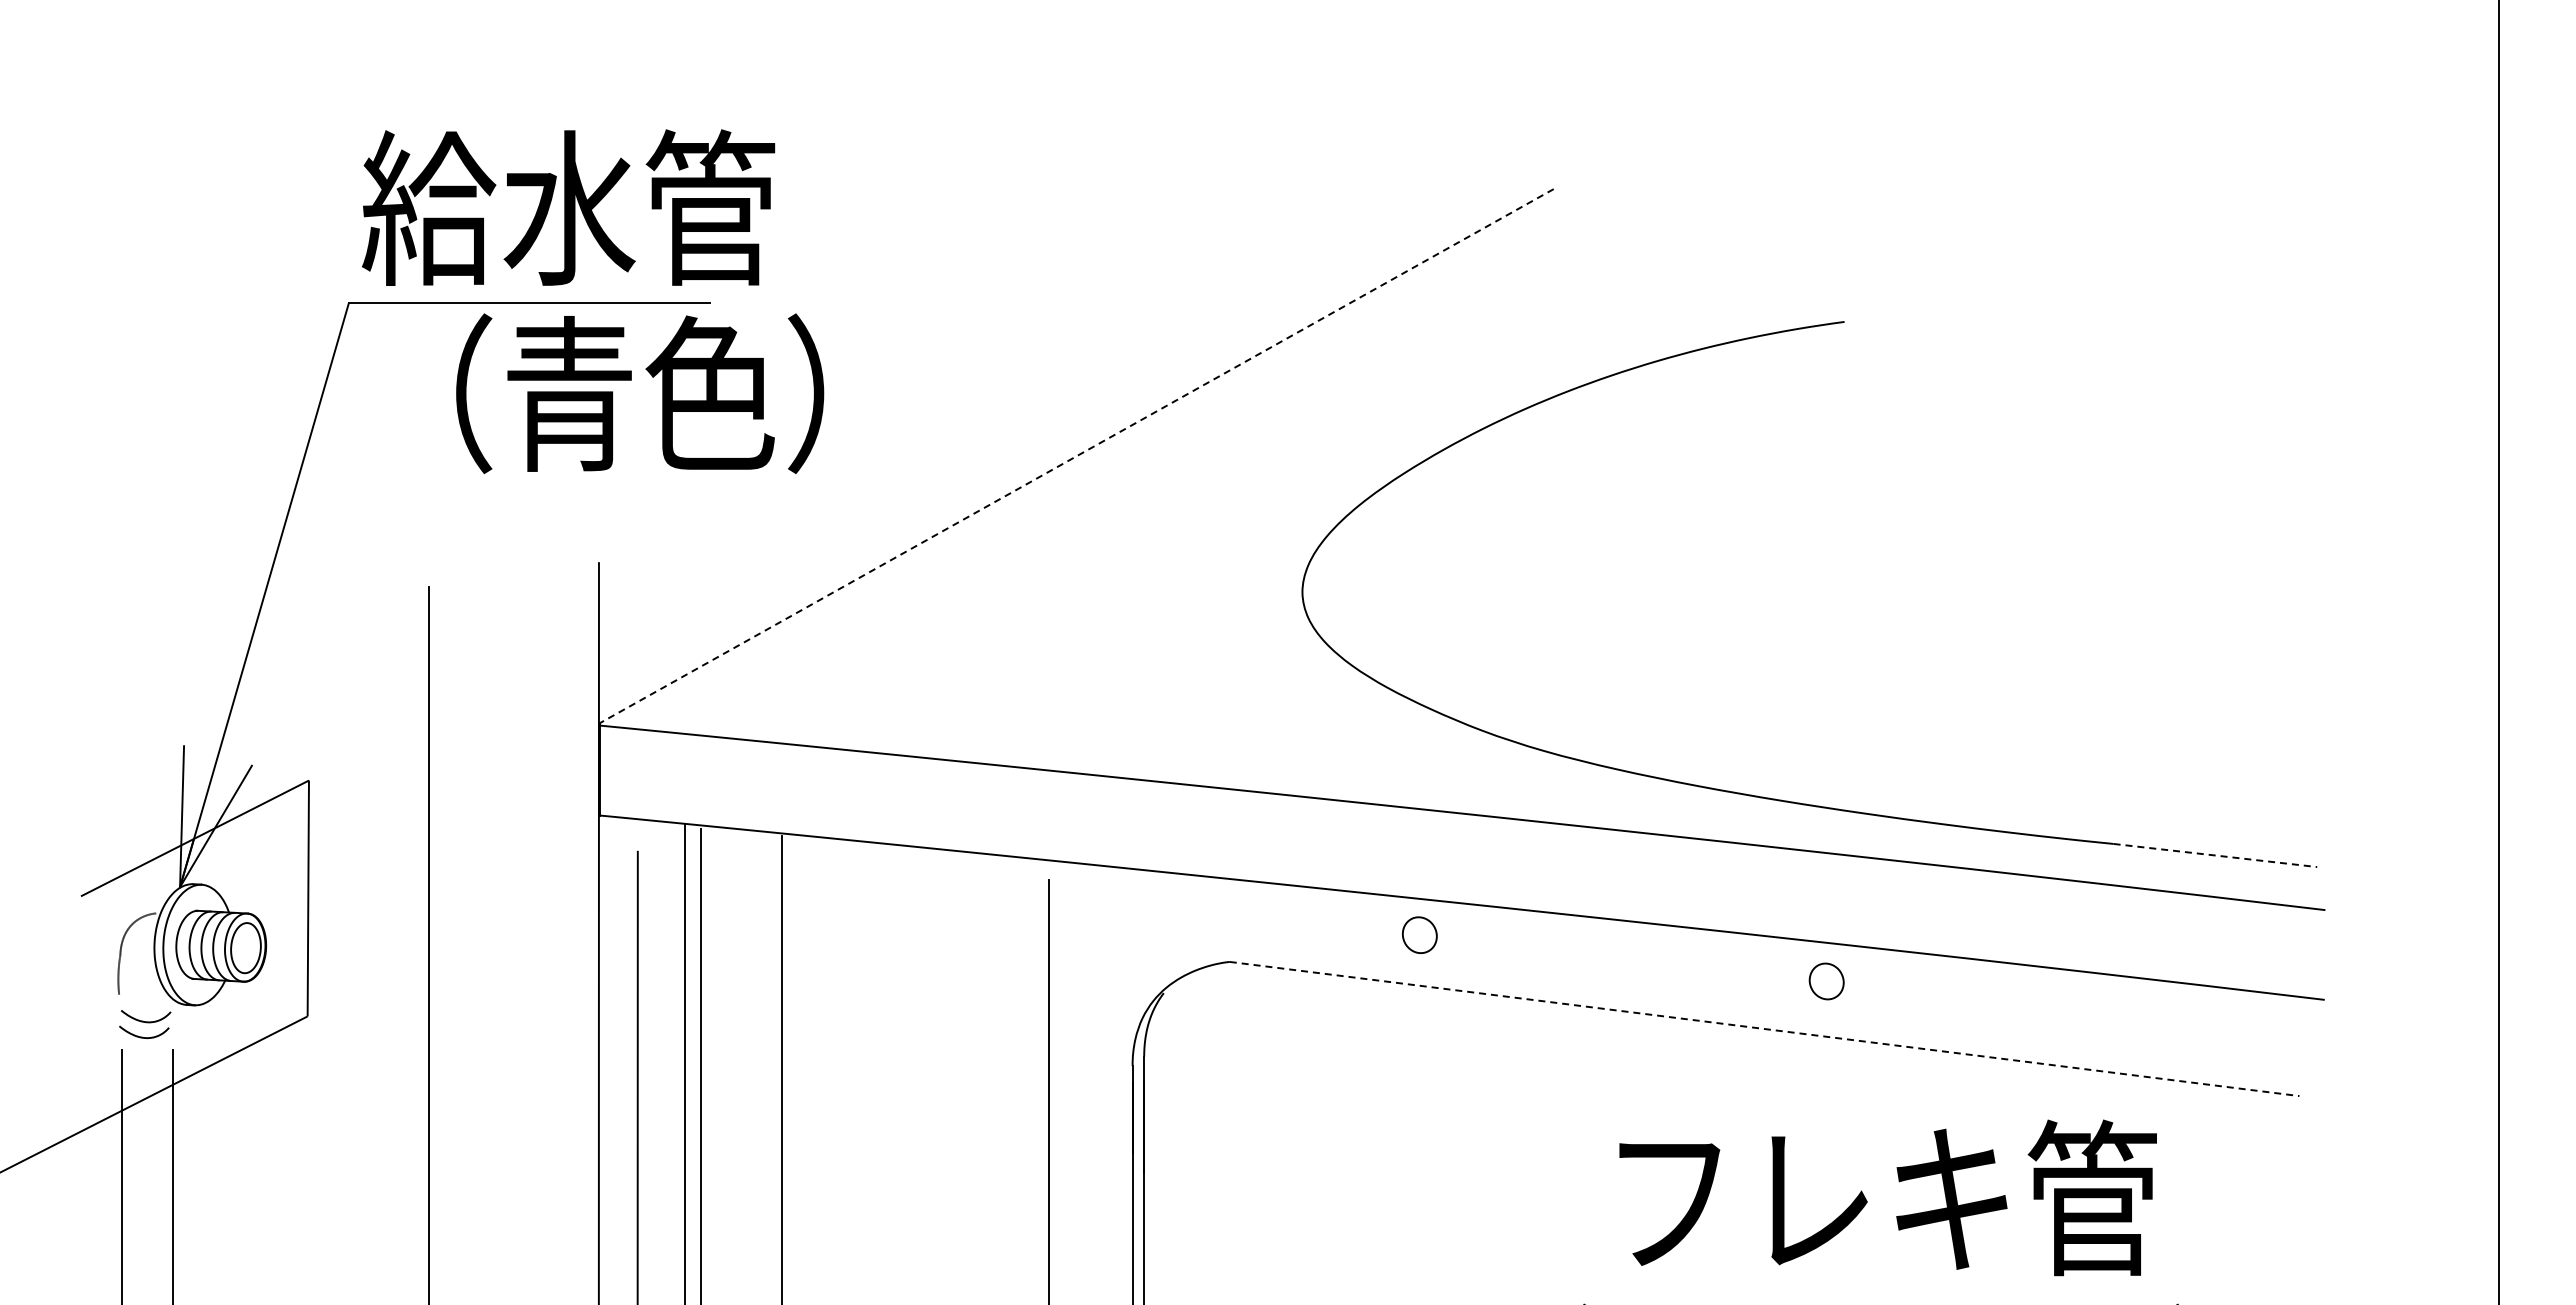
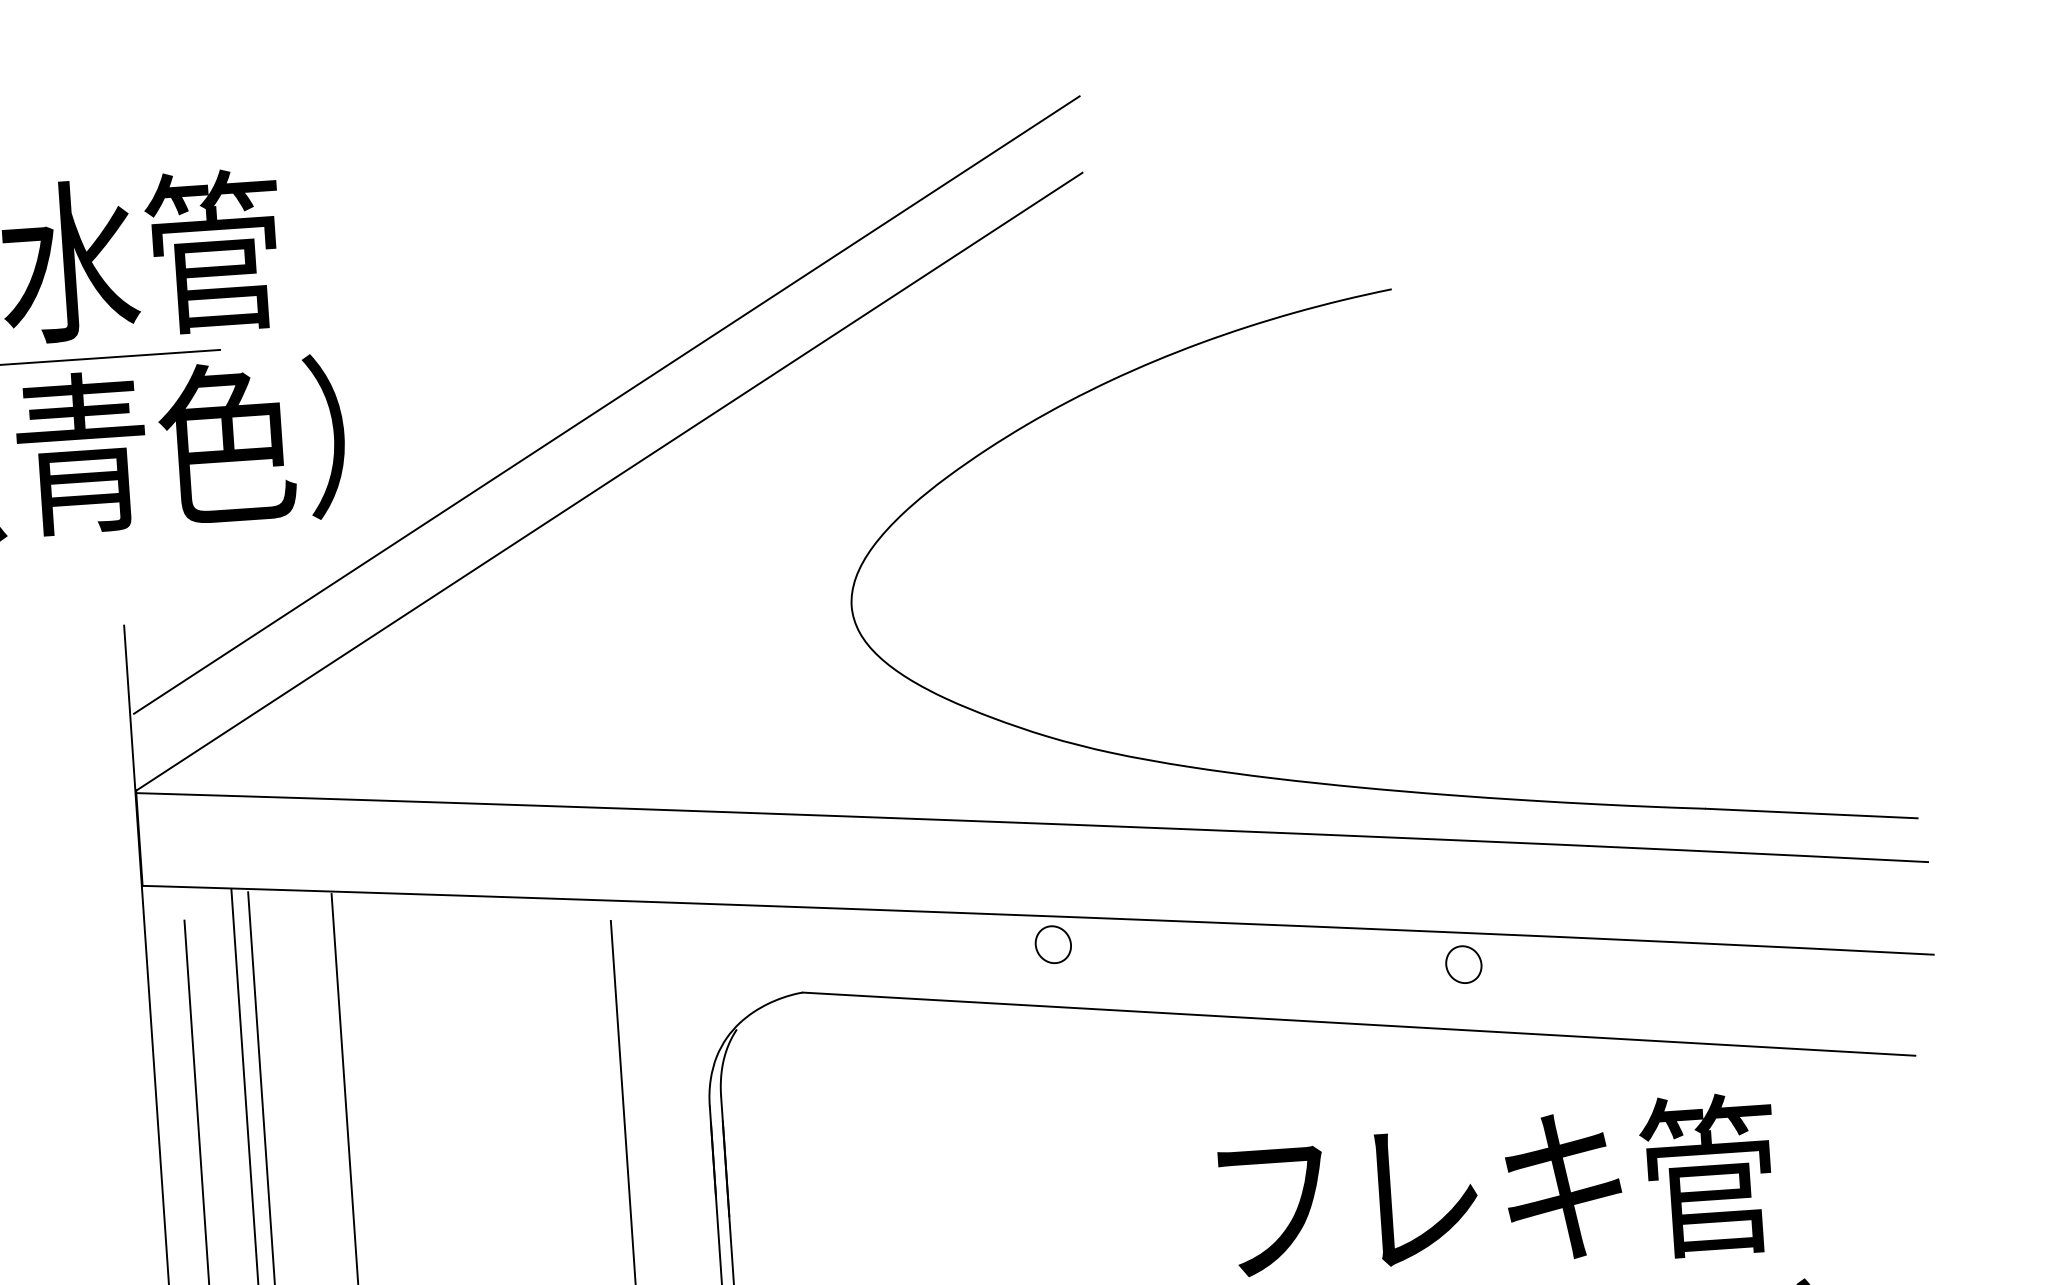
line: (1079, 381) -> (606, 404), added
line: (1076, 456) -> (609, 482), dashed -> solid
line: (2215, 855) -> (1811, 813), dashed -> solid
part: (1419, 934) -> (1052, 943), moved
part: (1826, 981) -> (1463, 964), moved
line: (1765, 1029) -> (1359, 1024), dashed -> solid

